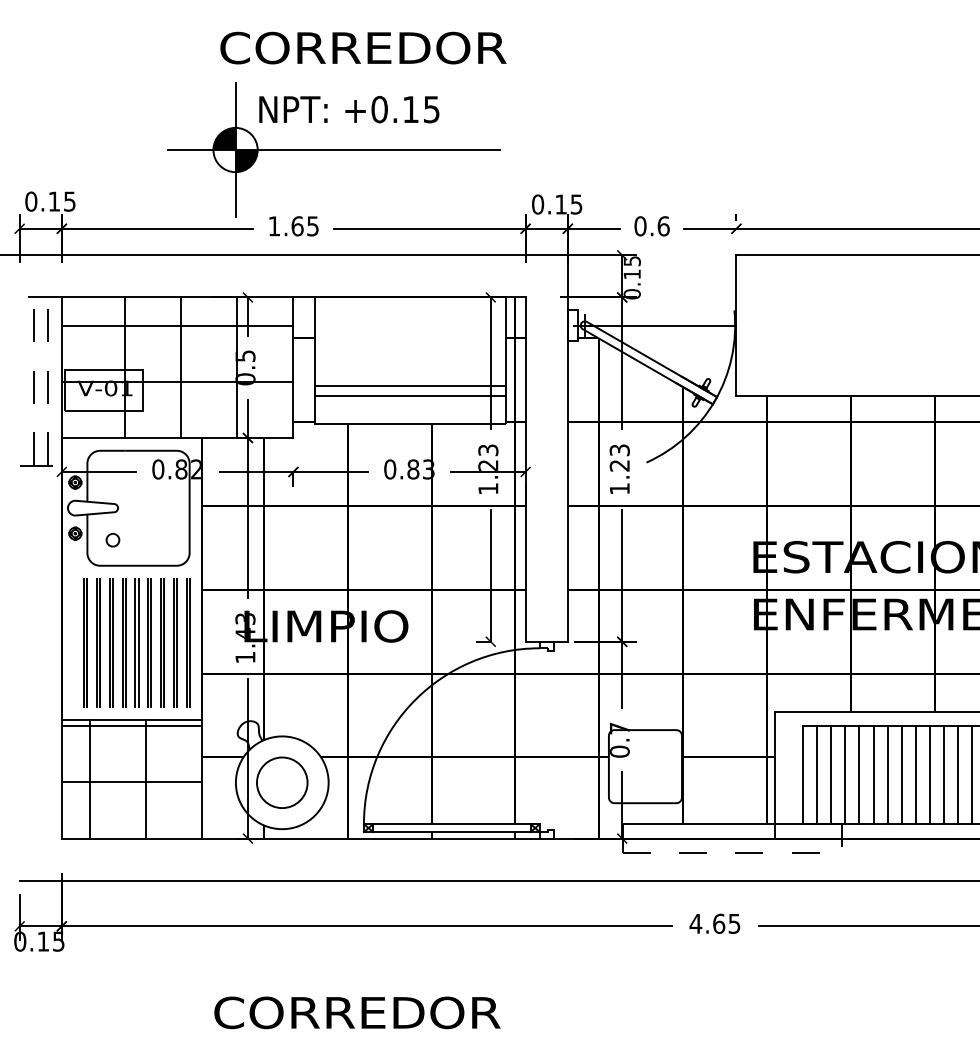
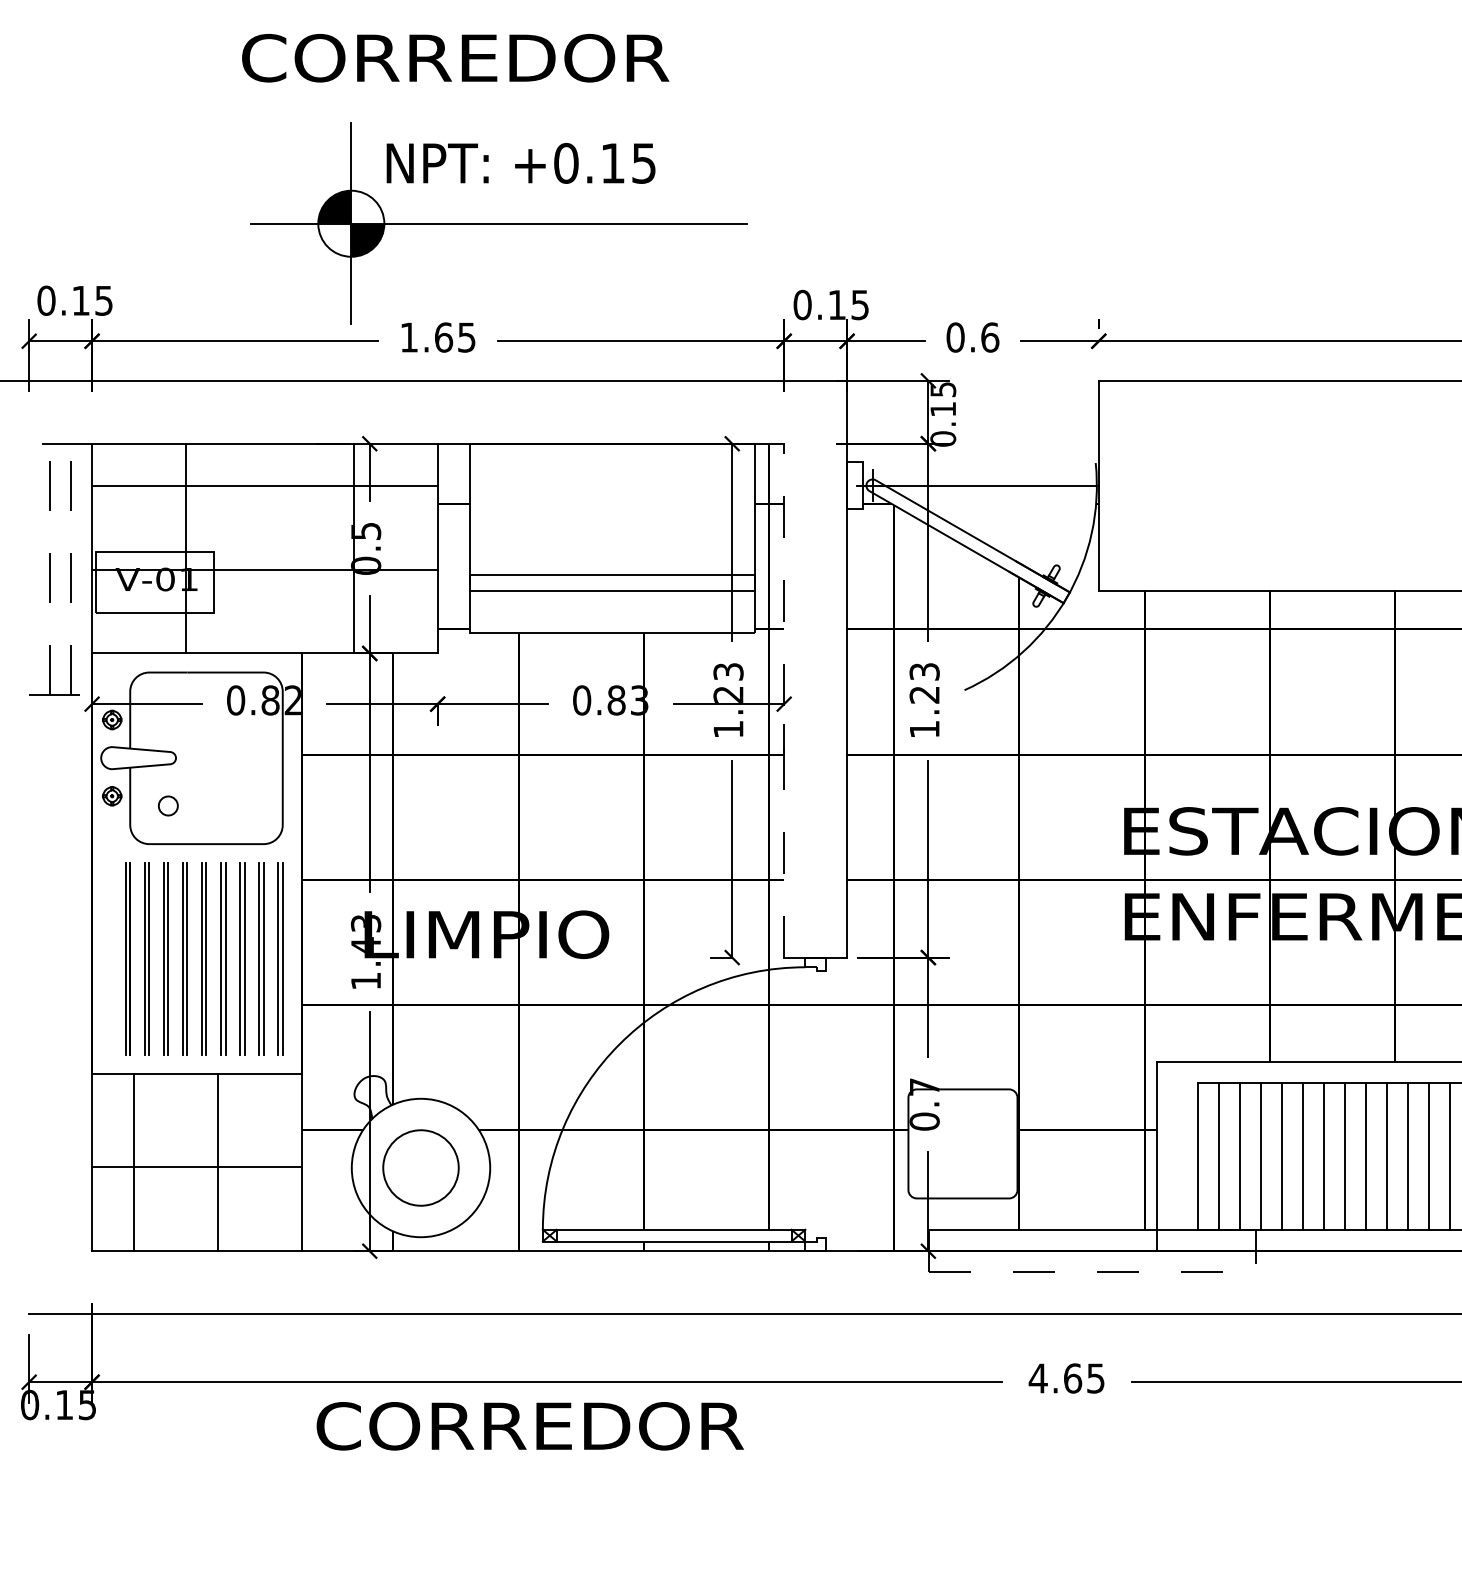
text: (363, 47) -> (455, 57), moved
line: (181, 367) -> (270, 548), removed
line: (525, 469) -> (783, 700), solid -> dashed
line: (131, 726) -> (196, 1083), removed
text: (357, 1012) -> (530, 1425), moved

